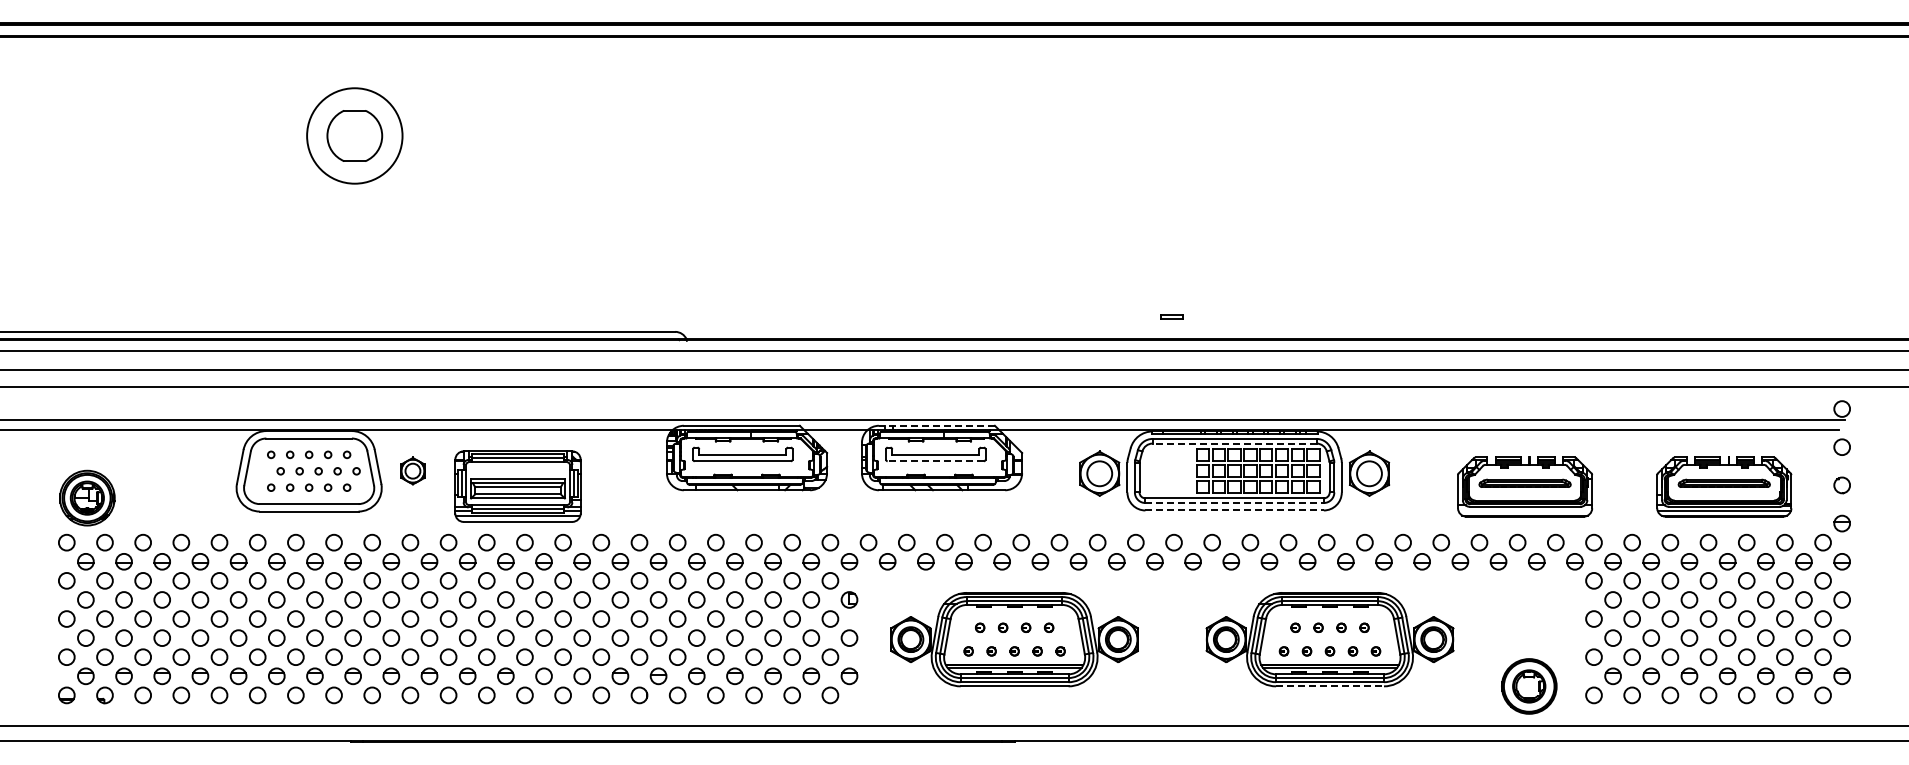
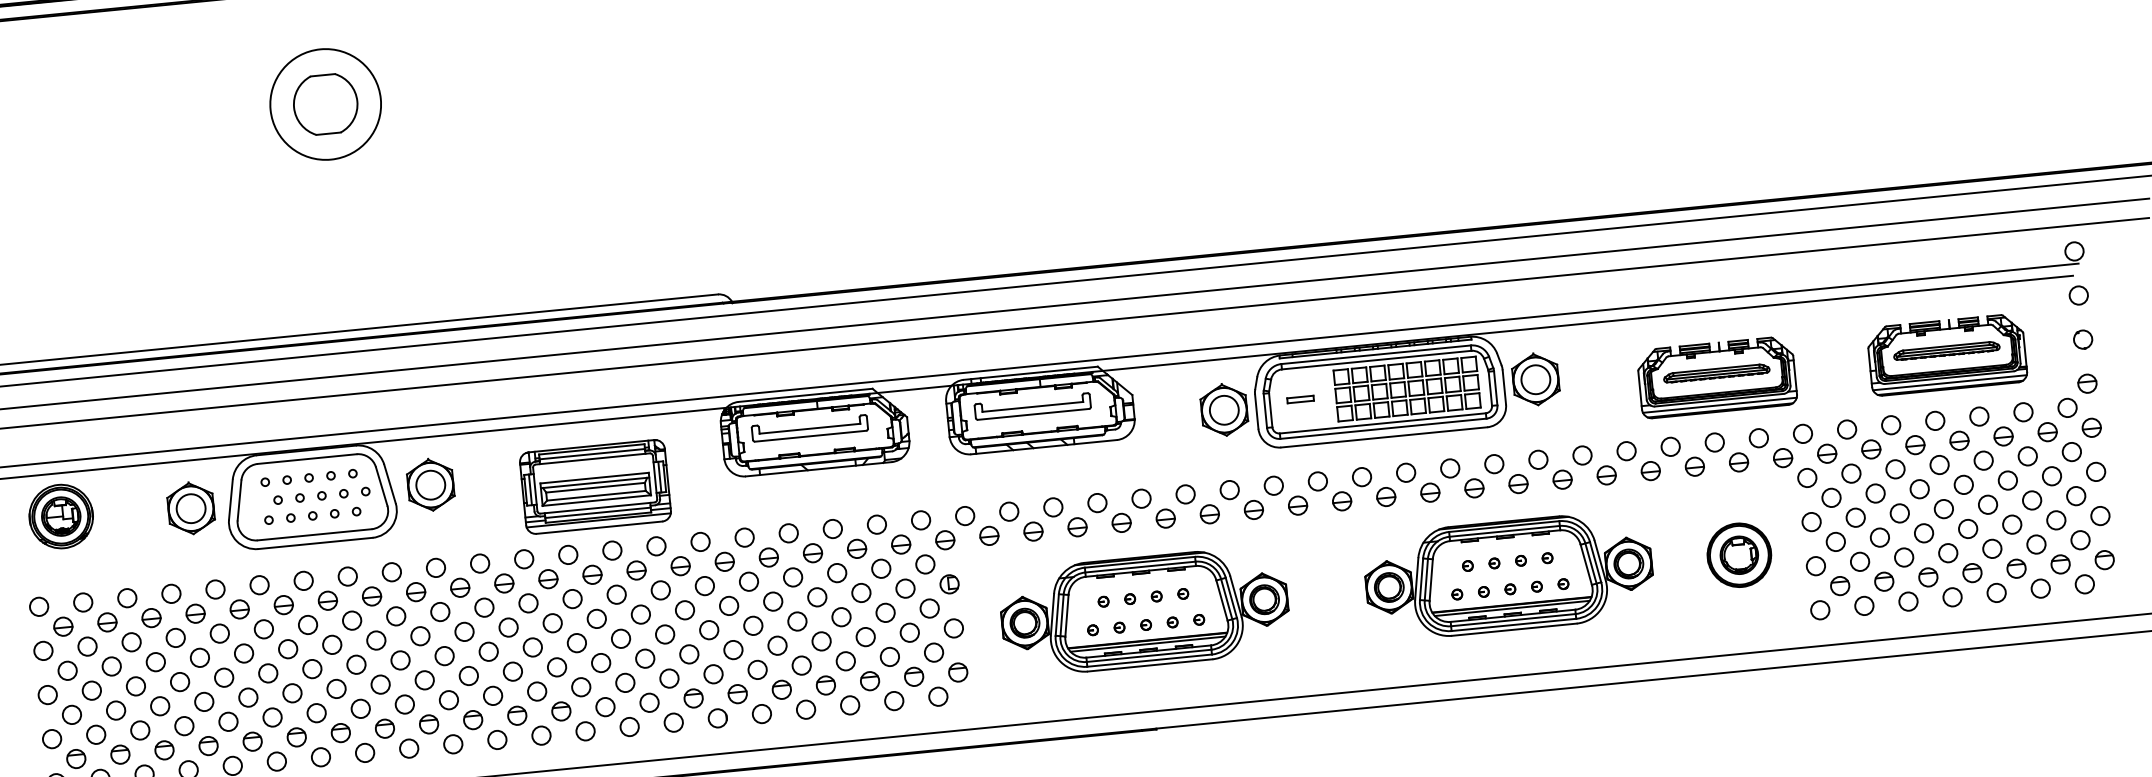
part: (1171, 316) -> (1299, 399), moved
line: (936, 425) -> (1030, 373), dashed -> solid
line: (1234, 443) -> (1376, 360), dashed -> solid
line: (935, 461) -> (1033, 414), dashed -> solid
part: (204, 470) -> (189, 507), added
part: (412, 470) -> (430, 484), size x1.67
part: (517, 486) -> (594, 486), moved
part: (87, 497) -> (61, 515), moved
line: (1235, 503) -> (1384, 429), dashed -> solid
line: (1235, 510) -> (1385, 437), dashed -> solid
line: (1524, 511) -> (1719, 405), added
line: (1330, 686) -> (1514, 629), dashed -> solid
part: (1529, 686) -> (1739, 555), moved

